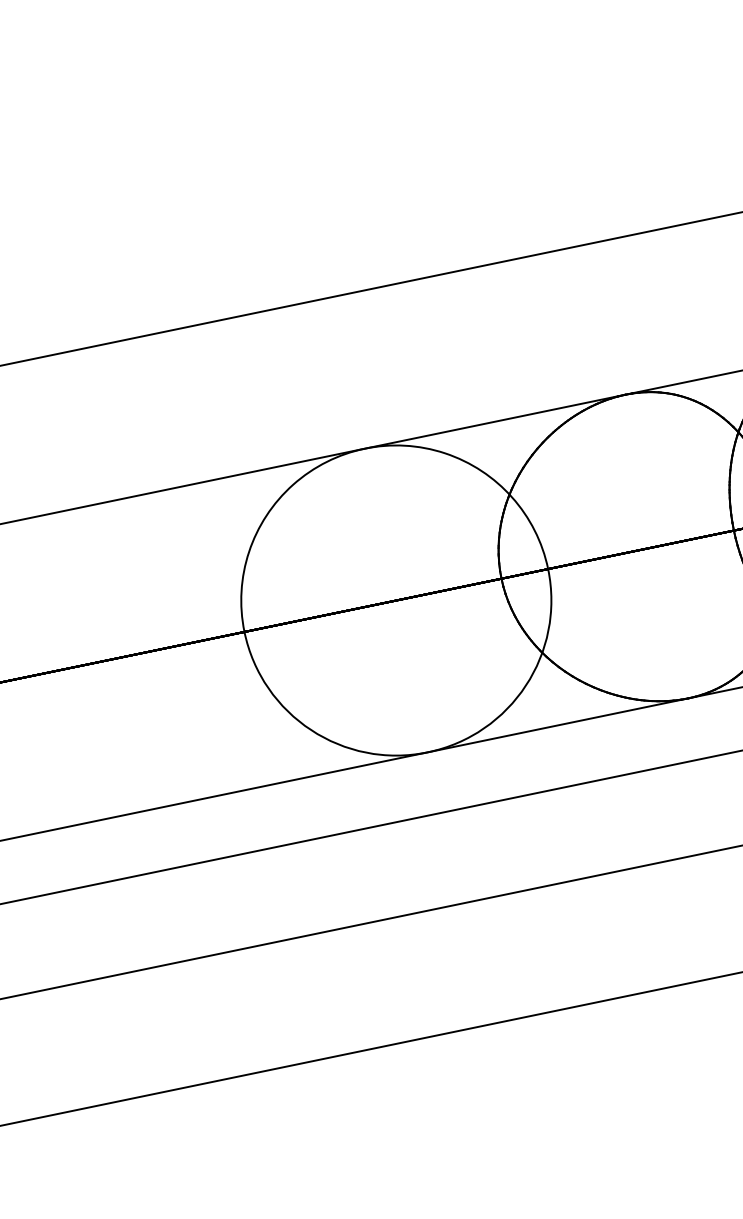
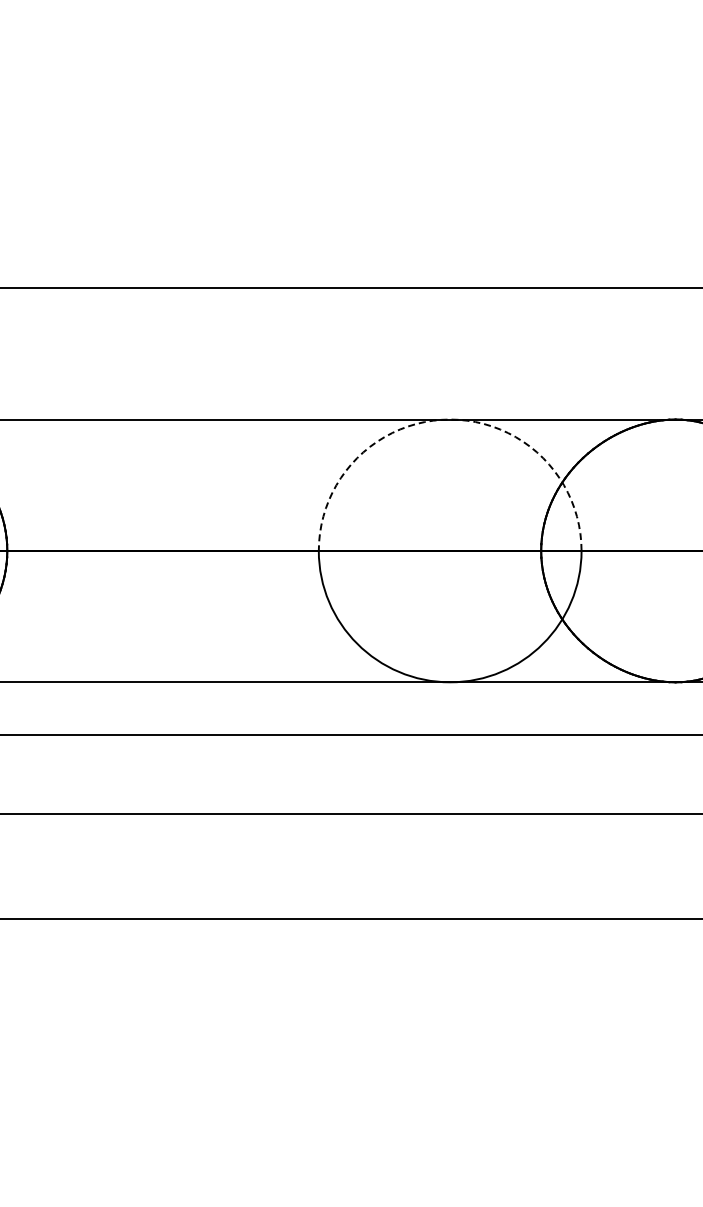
arc: (365, 448) -> (450, 419), solid -> dashed

